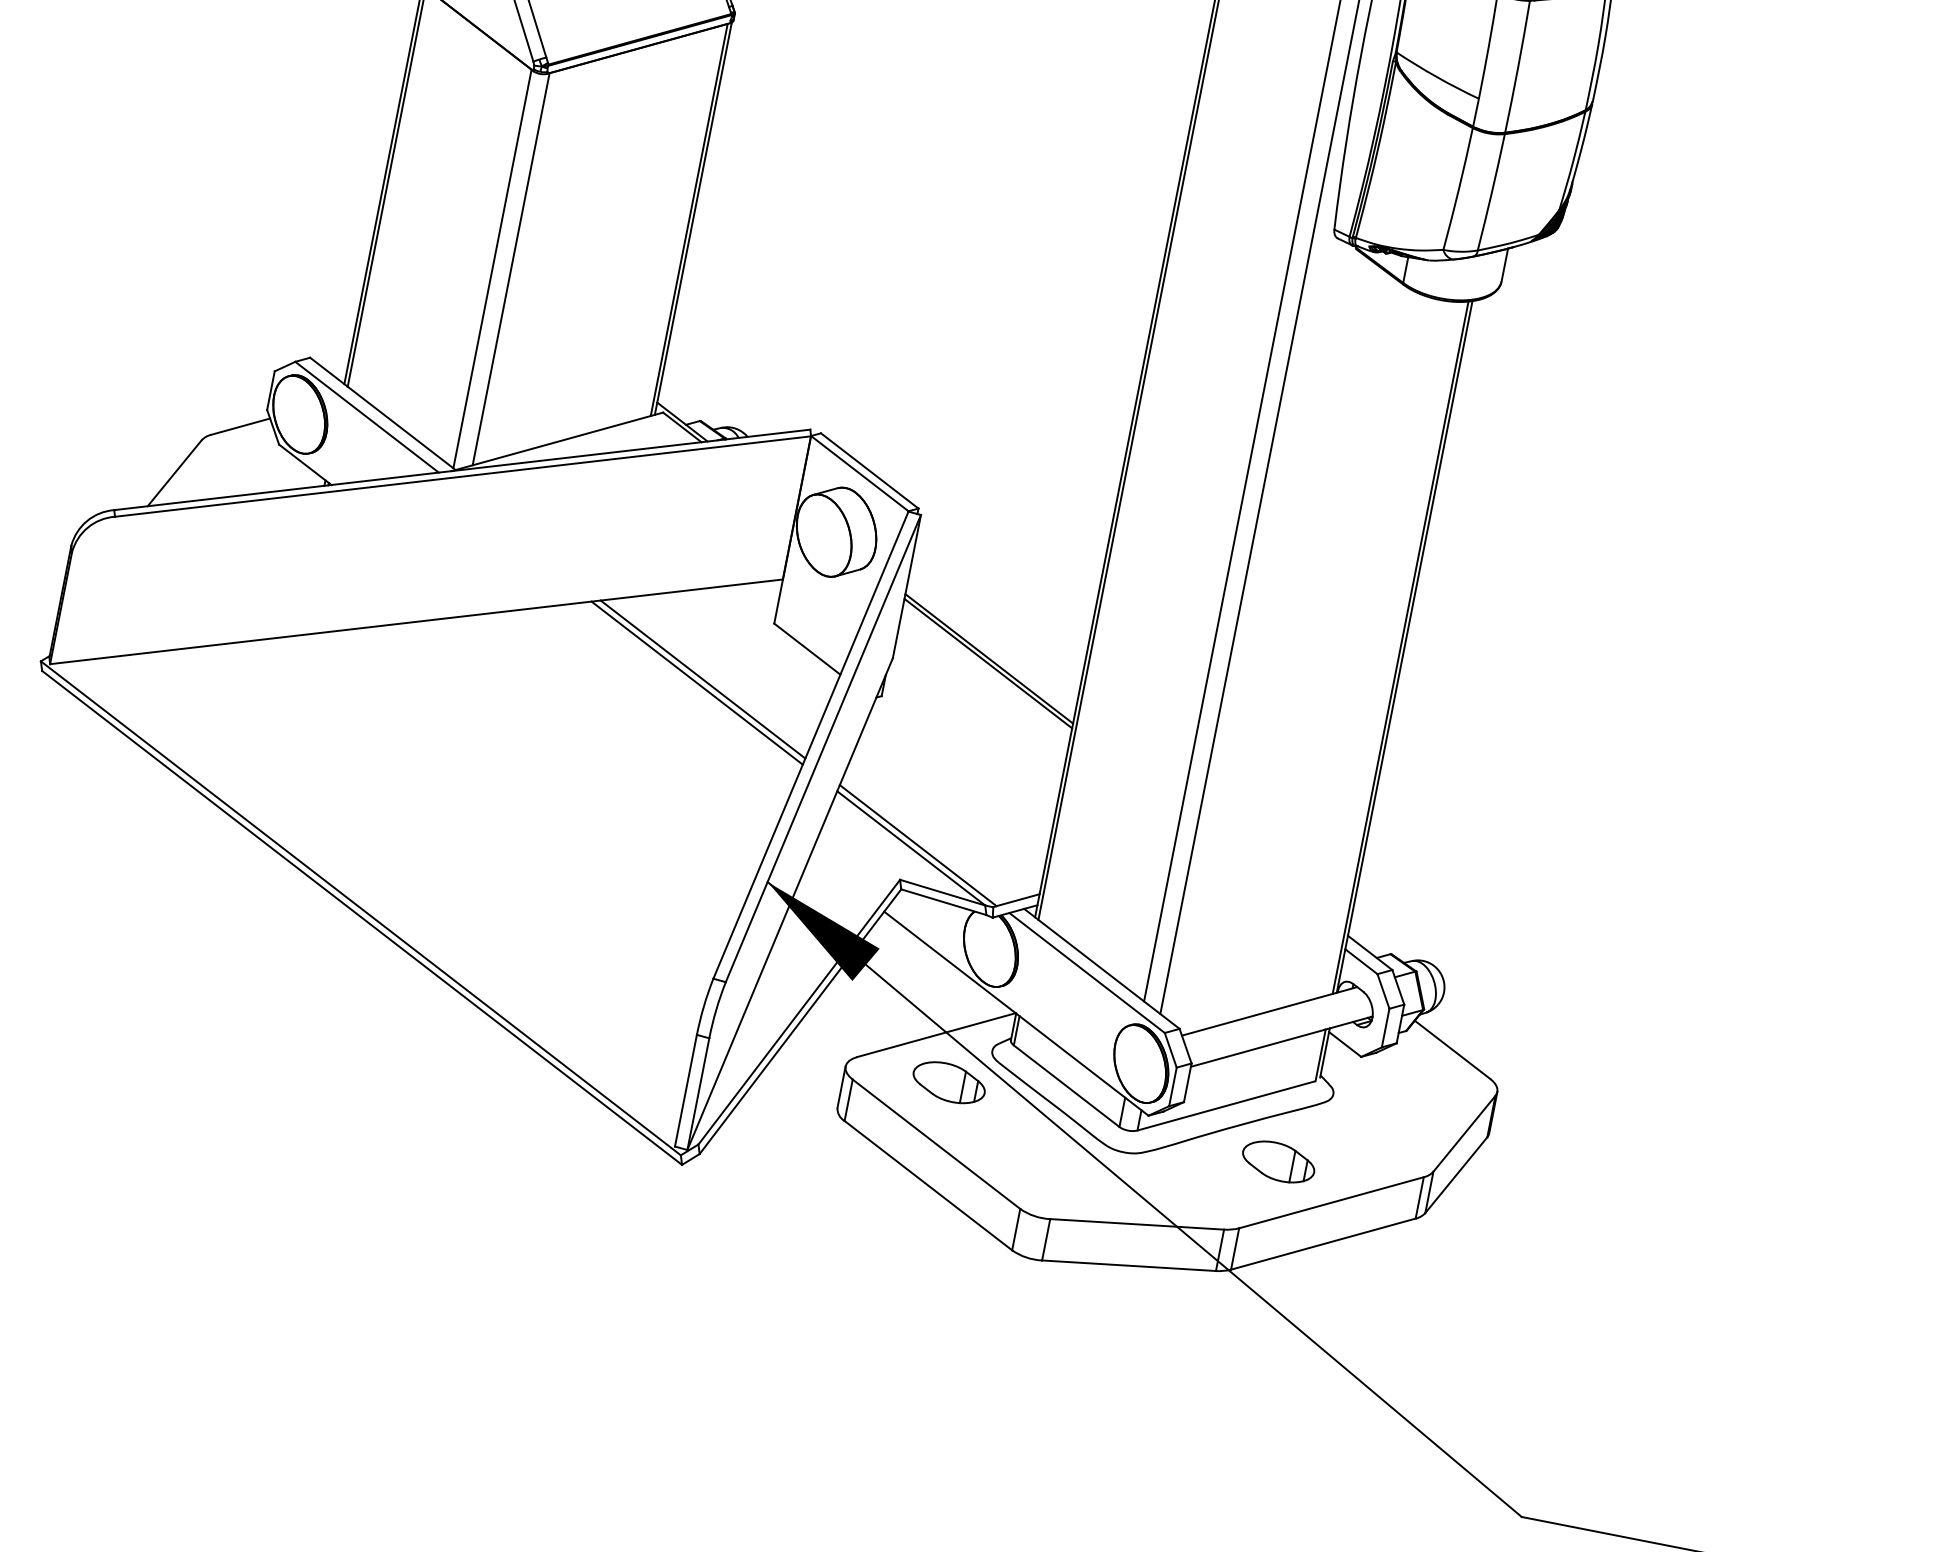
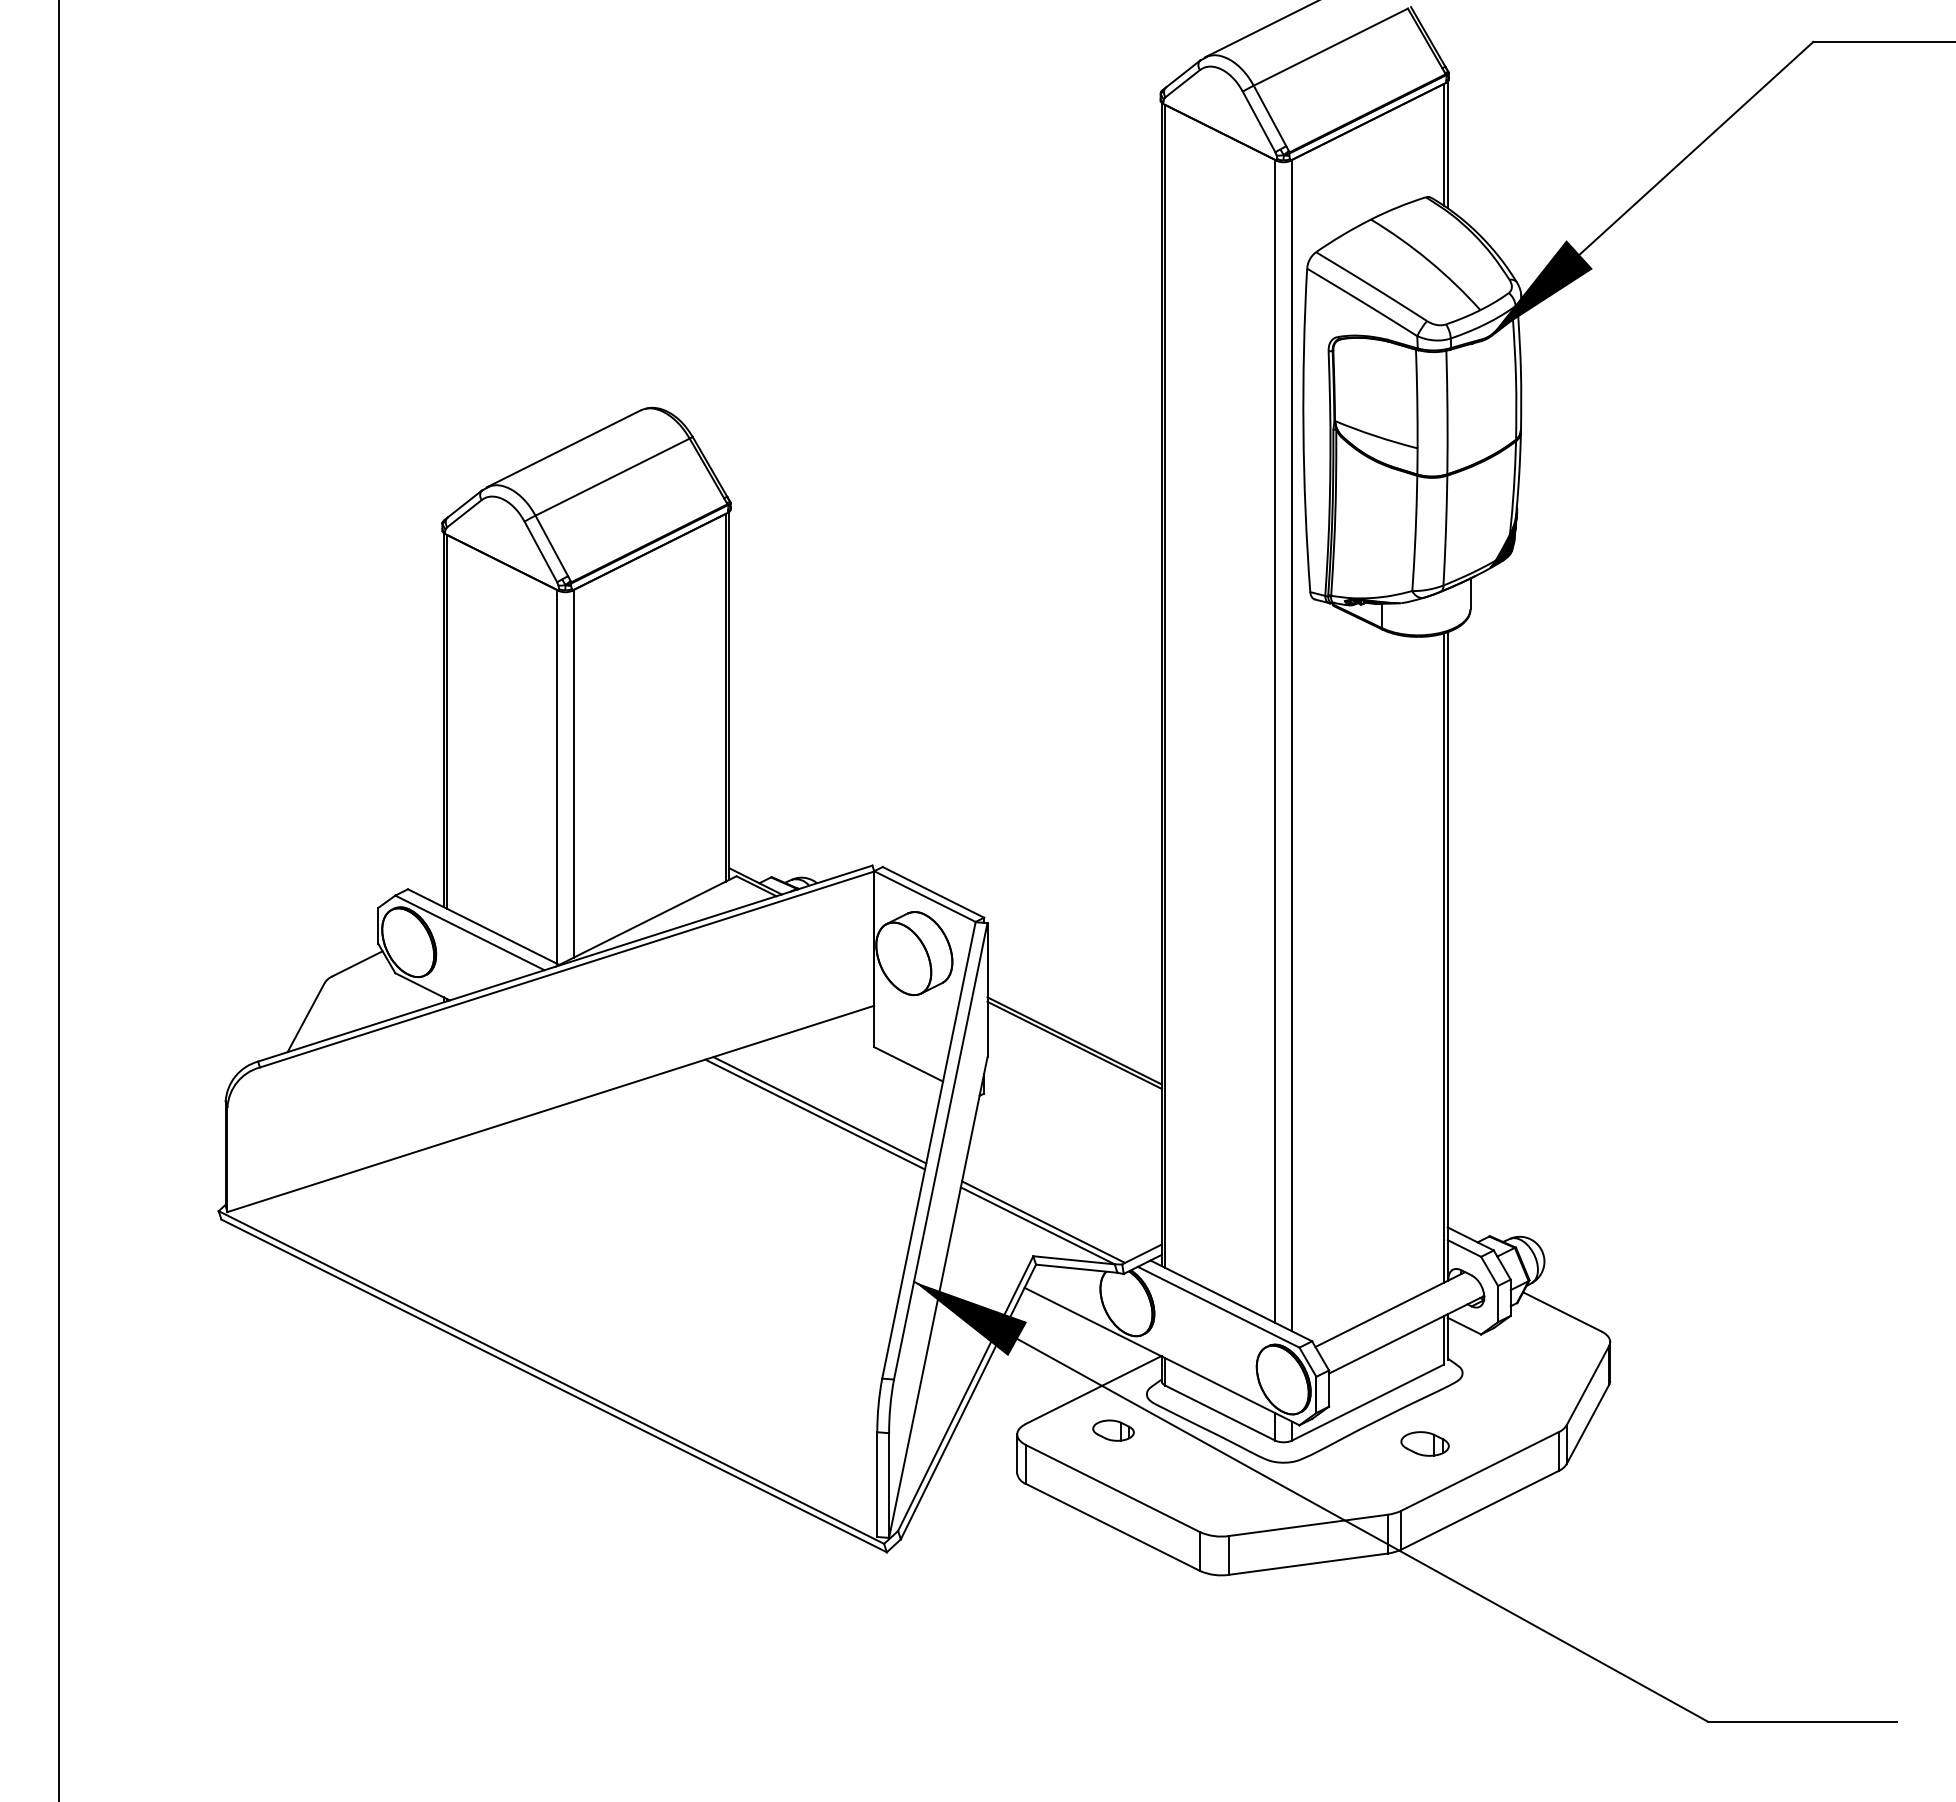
part: (949, 1082) -> (1113, 1430), size x0.6
part: (1278, 1161) -> (1424, 1443), size x0.7

